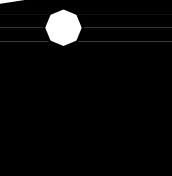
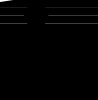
fill: (64, 27) -> (36, 15), added

